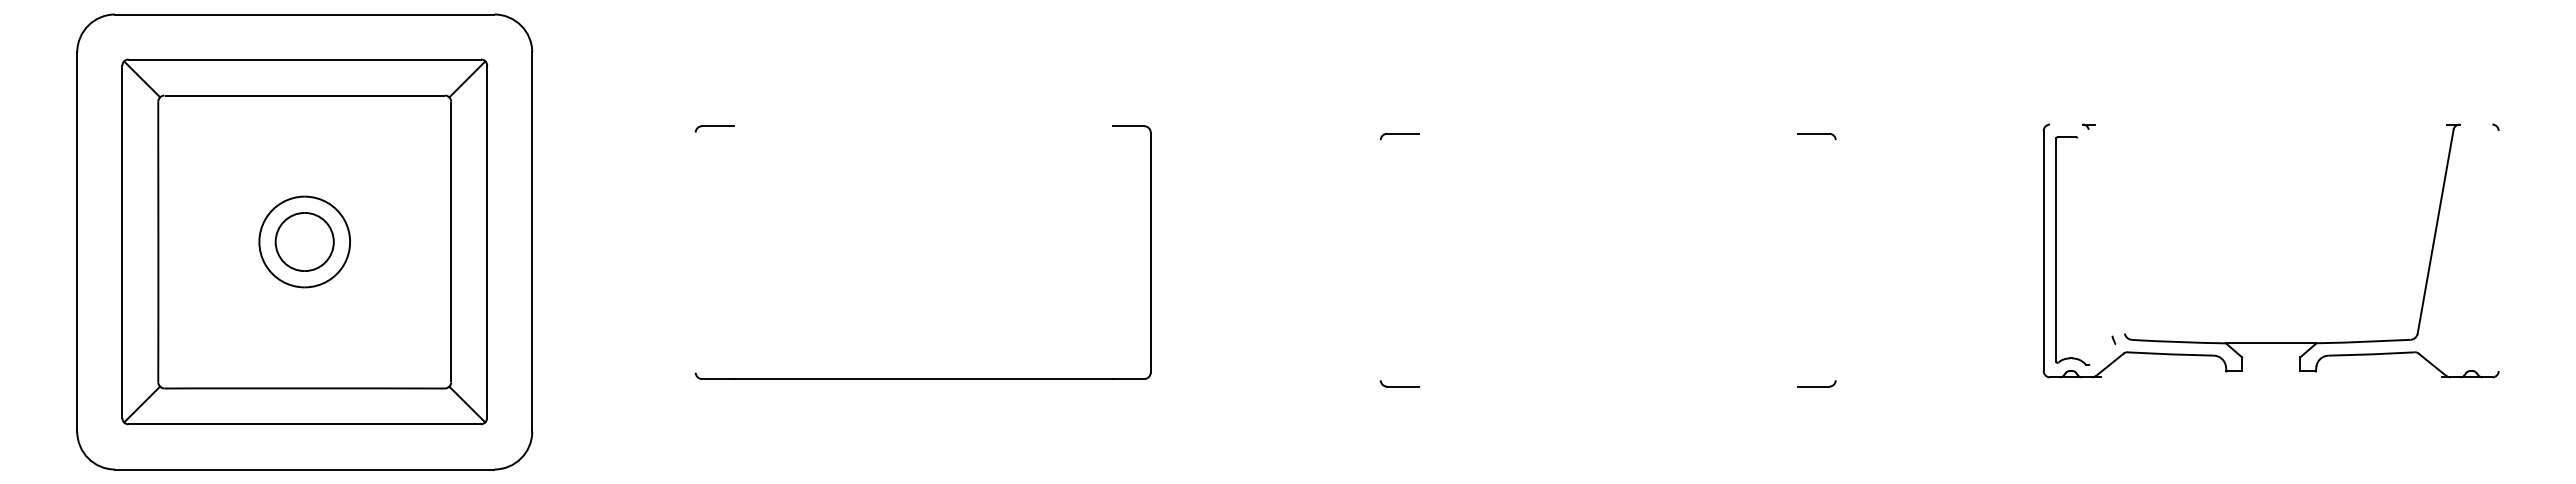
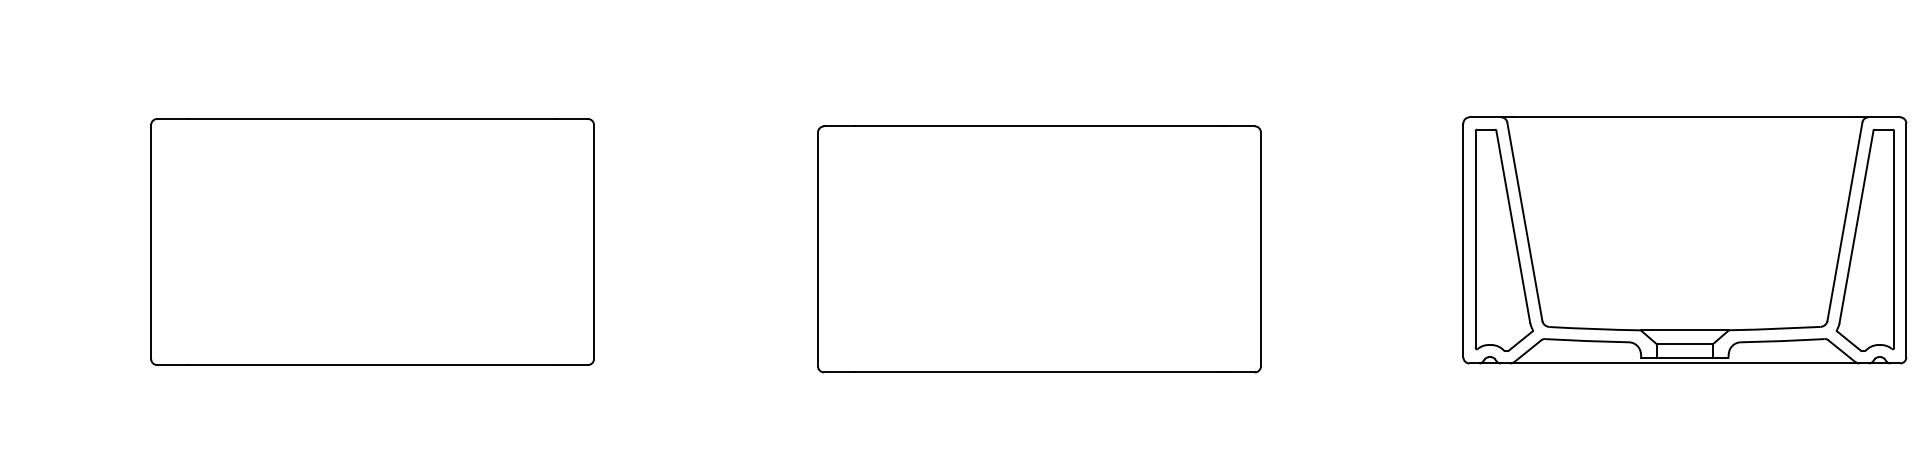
line: (2066, 124) -> (1485, 117), added
line: (2271, 124) -> (1685, 117), added
line: (2475, 124) -> (1883, 117), added
line: (922, 126) -> (371, 119), added
line: (1607, 133) -> (1038, 126), added
line: (2106, 231) -> (1524, 221), added
line: (2094, 236) -> (1512, 226), added
part: (2456, 250) -> (1865, 239), added
line: (2498, 250) -> (1906, 239), added
line: (695, 252) -> (150, 241), added
line: (1380, 260) -> (817, 249), added
line: (1835, 260) -> (1260, 249), added
line: (2102, 354) -> (1520, 341), added
line: (2271, 357) -> (1685, 344), added
line: (2271, 371) -> (1685, 357), added
line: (2270, 377) -> (1684, 363), added
line: (1607, 386) -> (1038, 372), added

